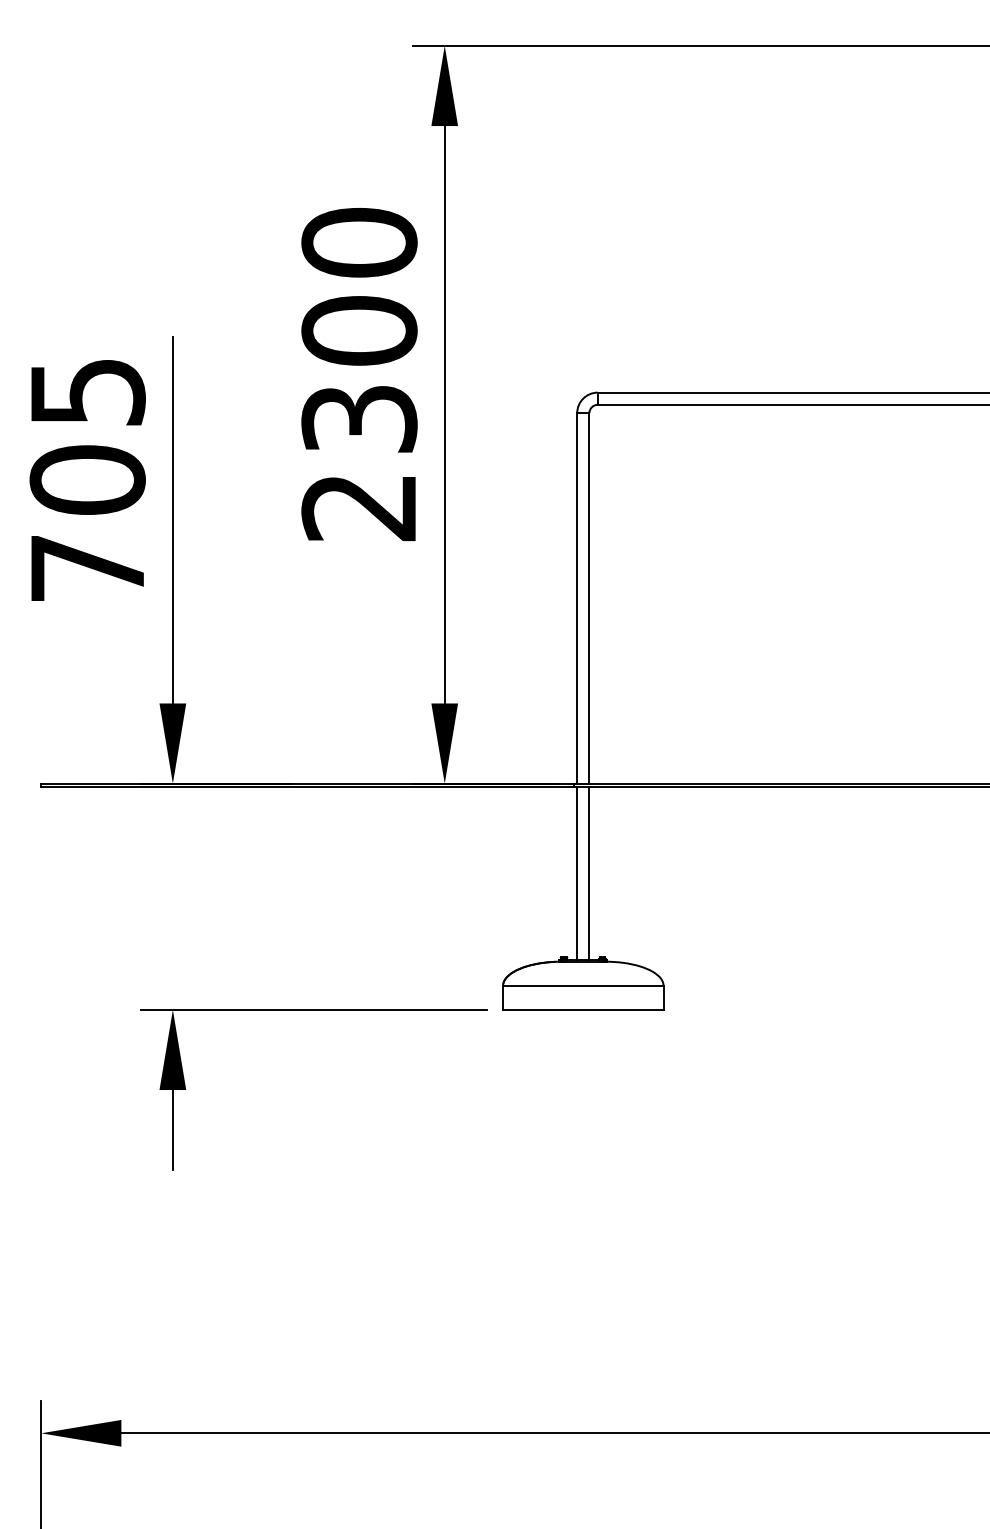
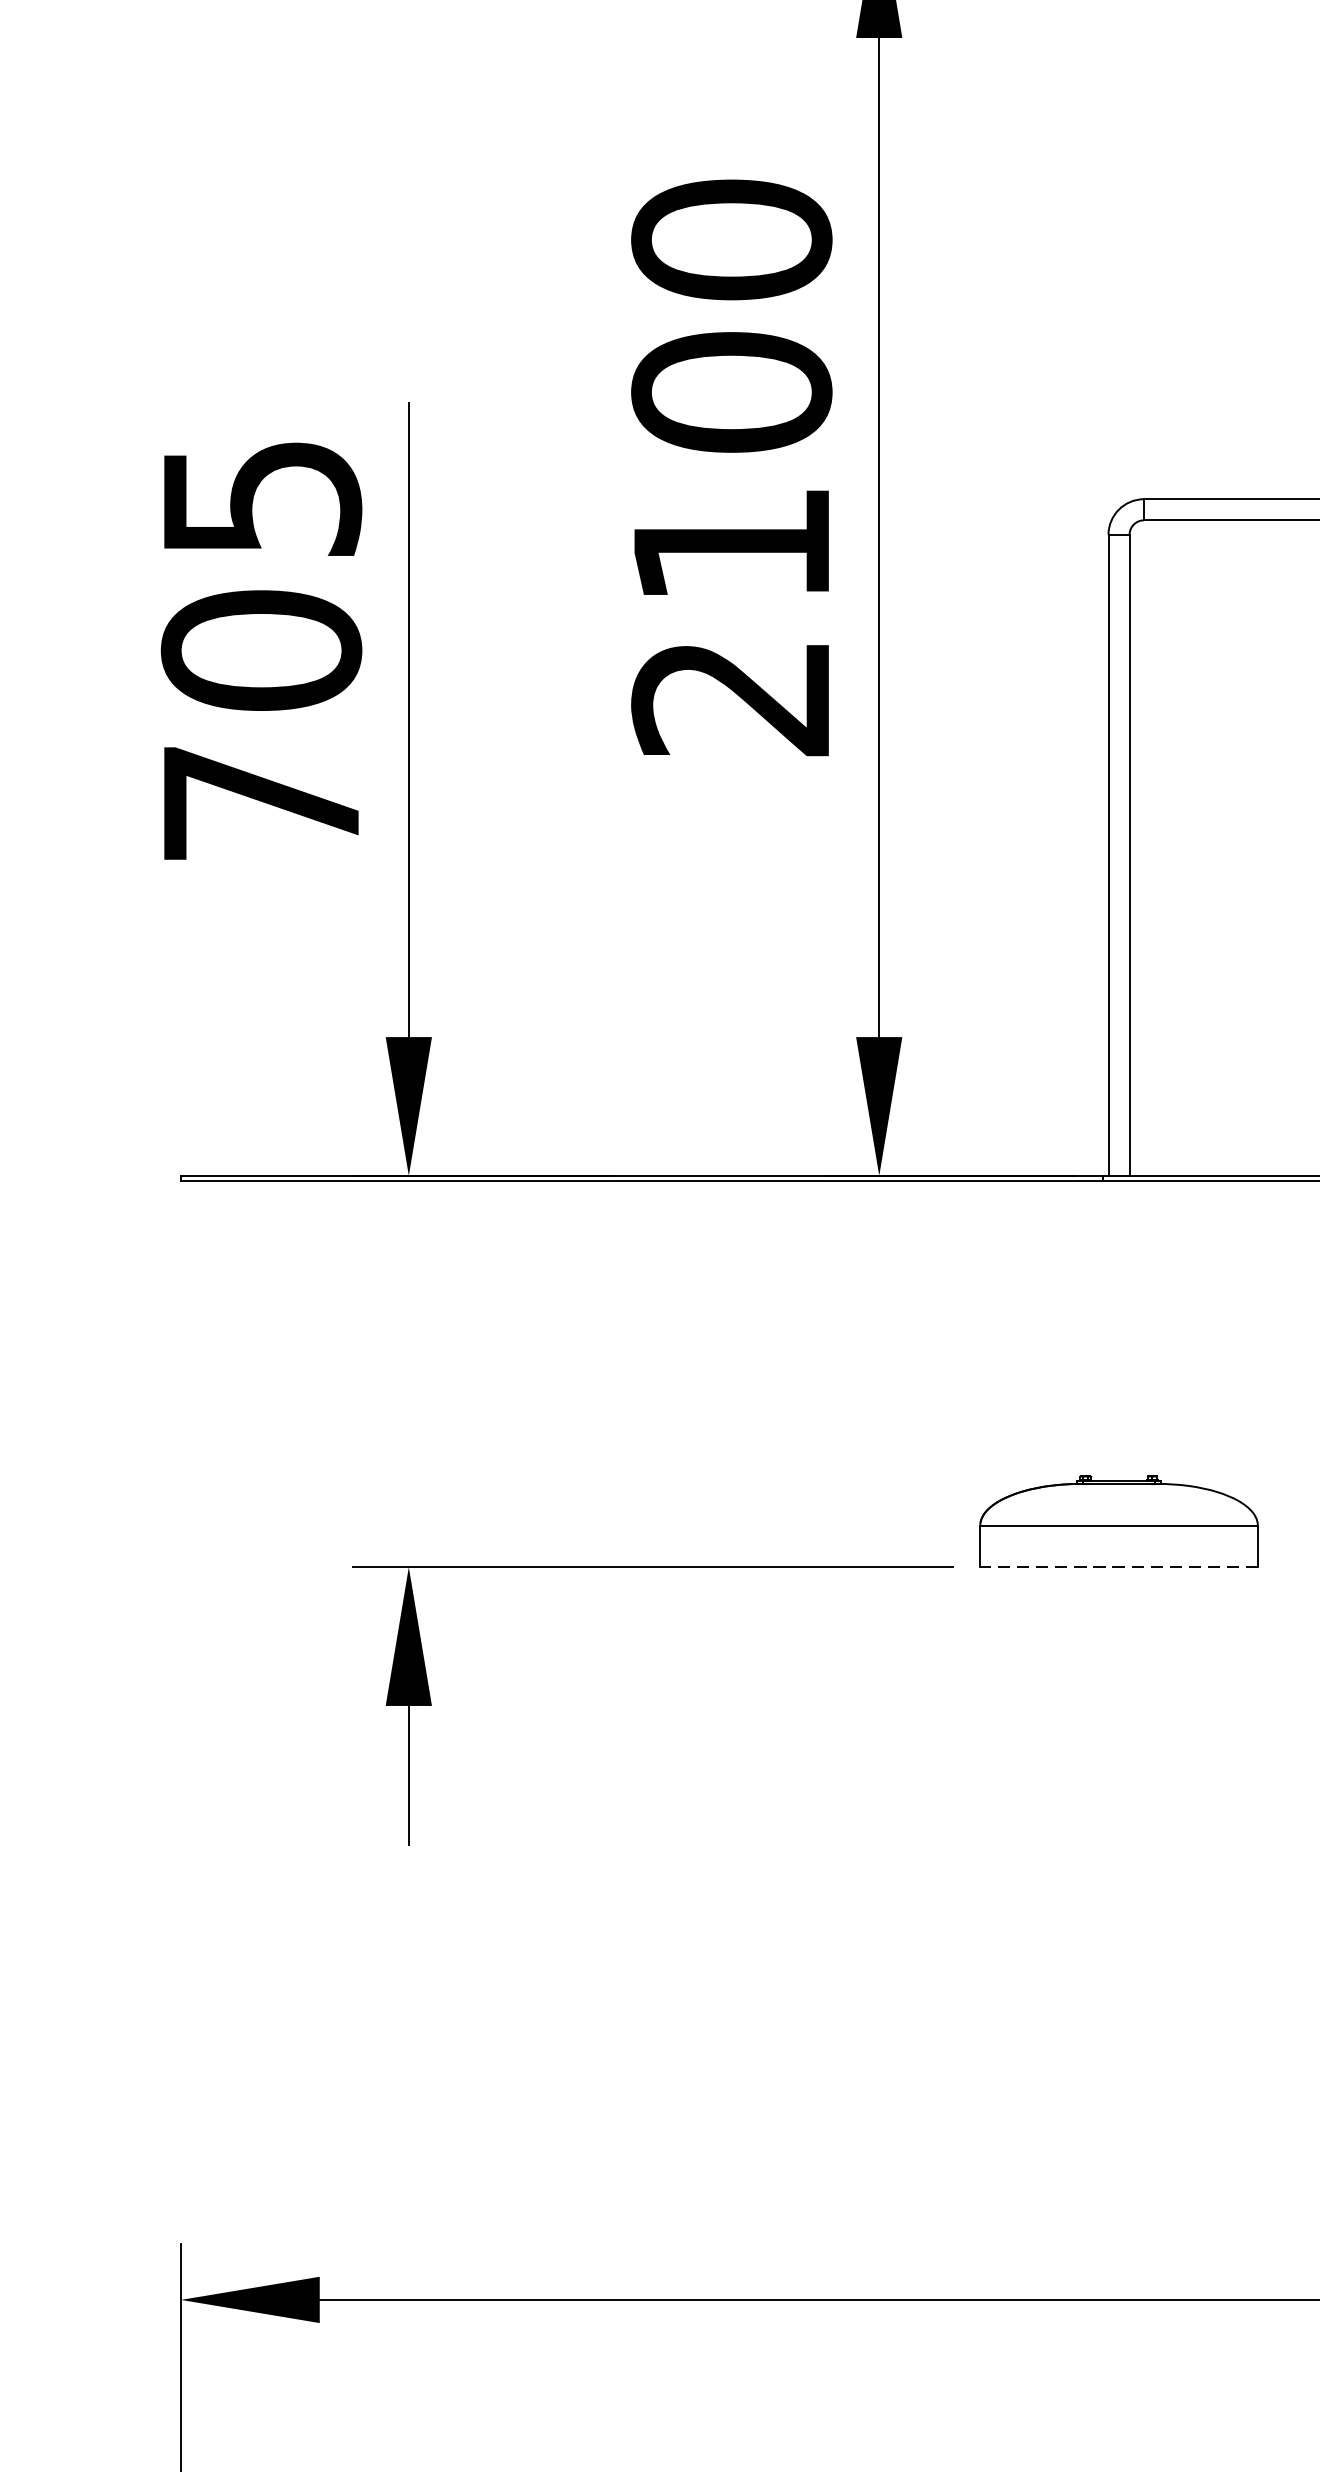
text: (359, 419) -> (731, 545), 2300 -> 2100
line: (577, 873) -> (1108, 1331), removed
line: (589, 873) -> (1129, 1331), removed
line: (582, 1009) -> (1117, 1566), solid -> dashed

